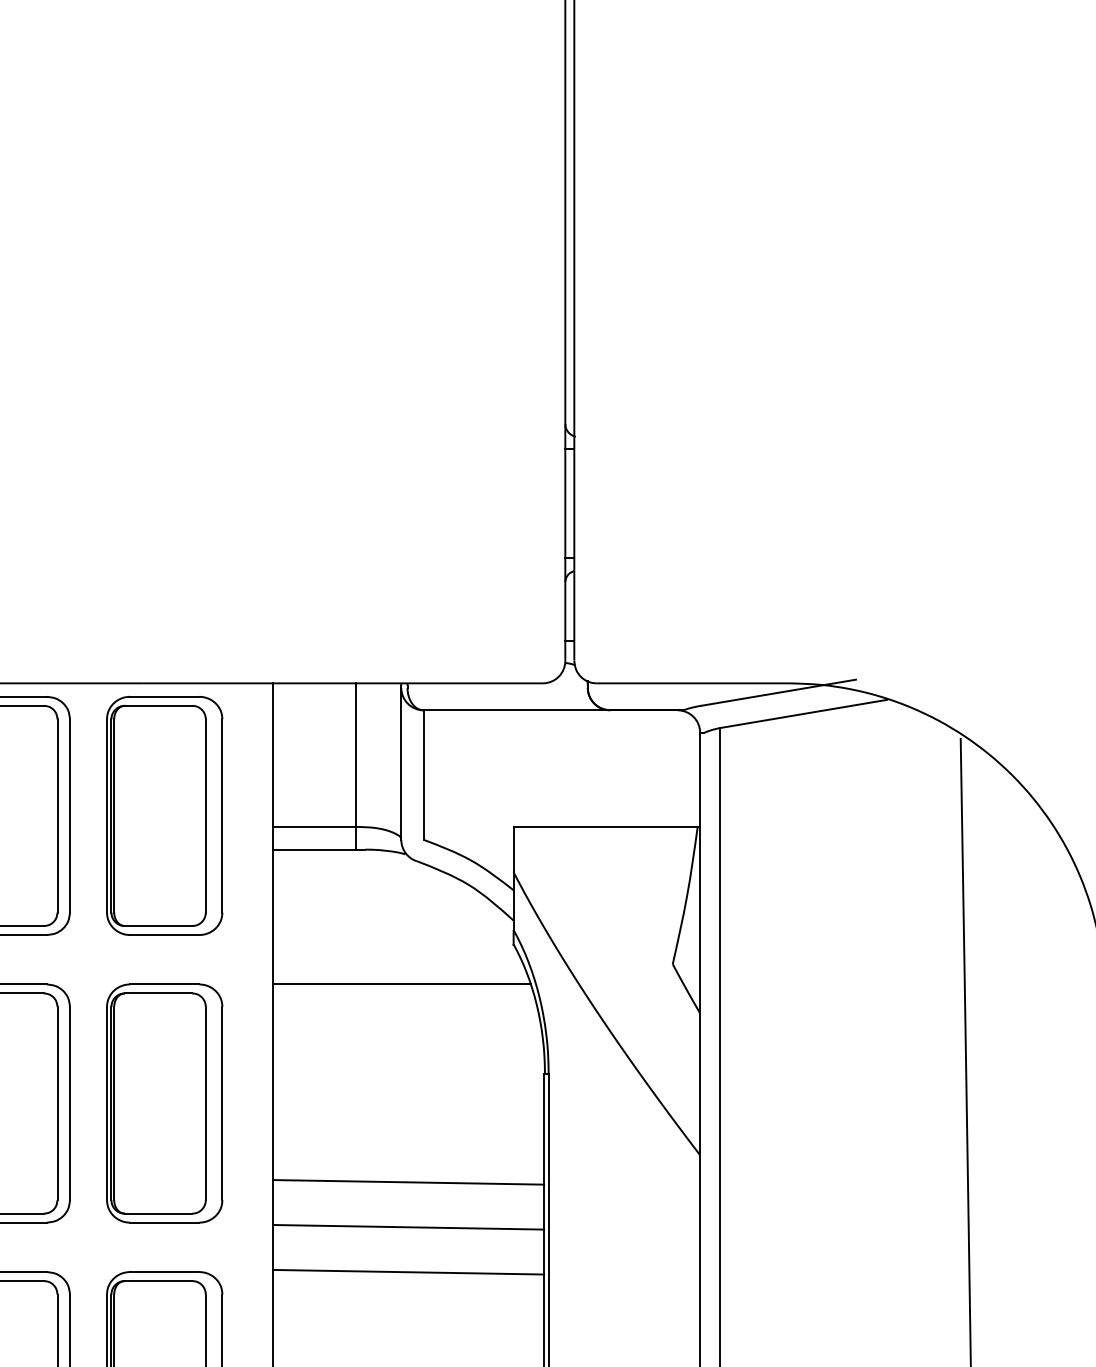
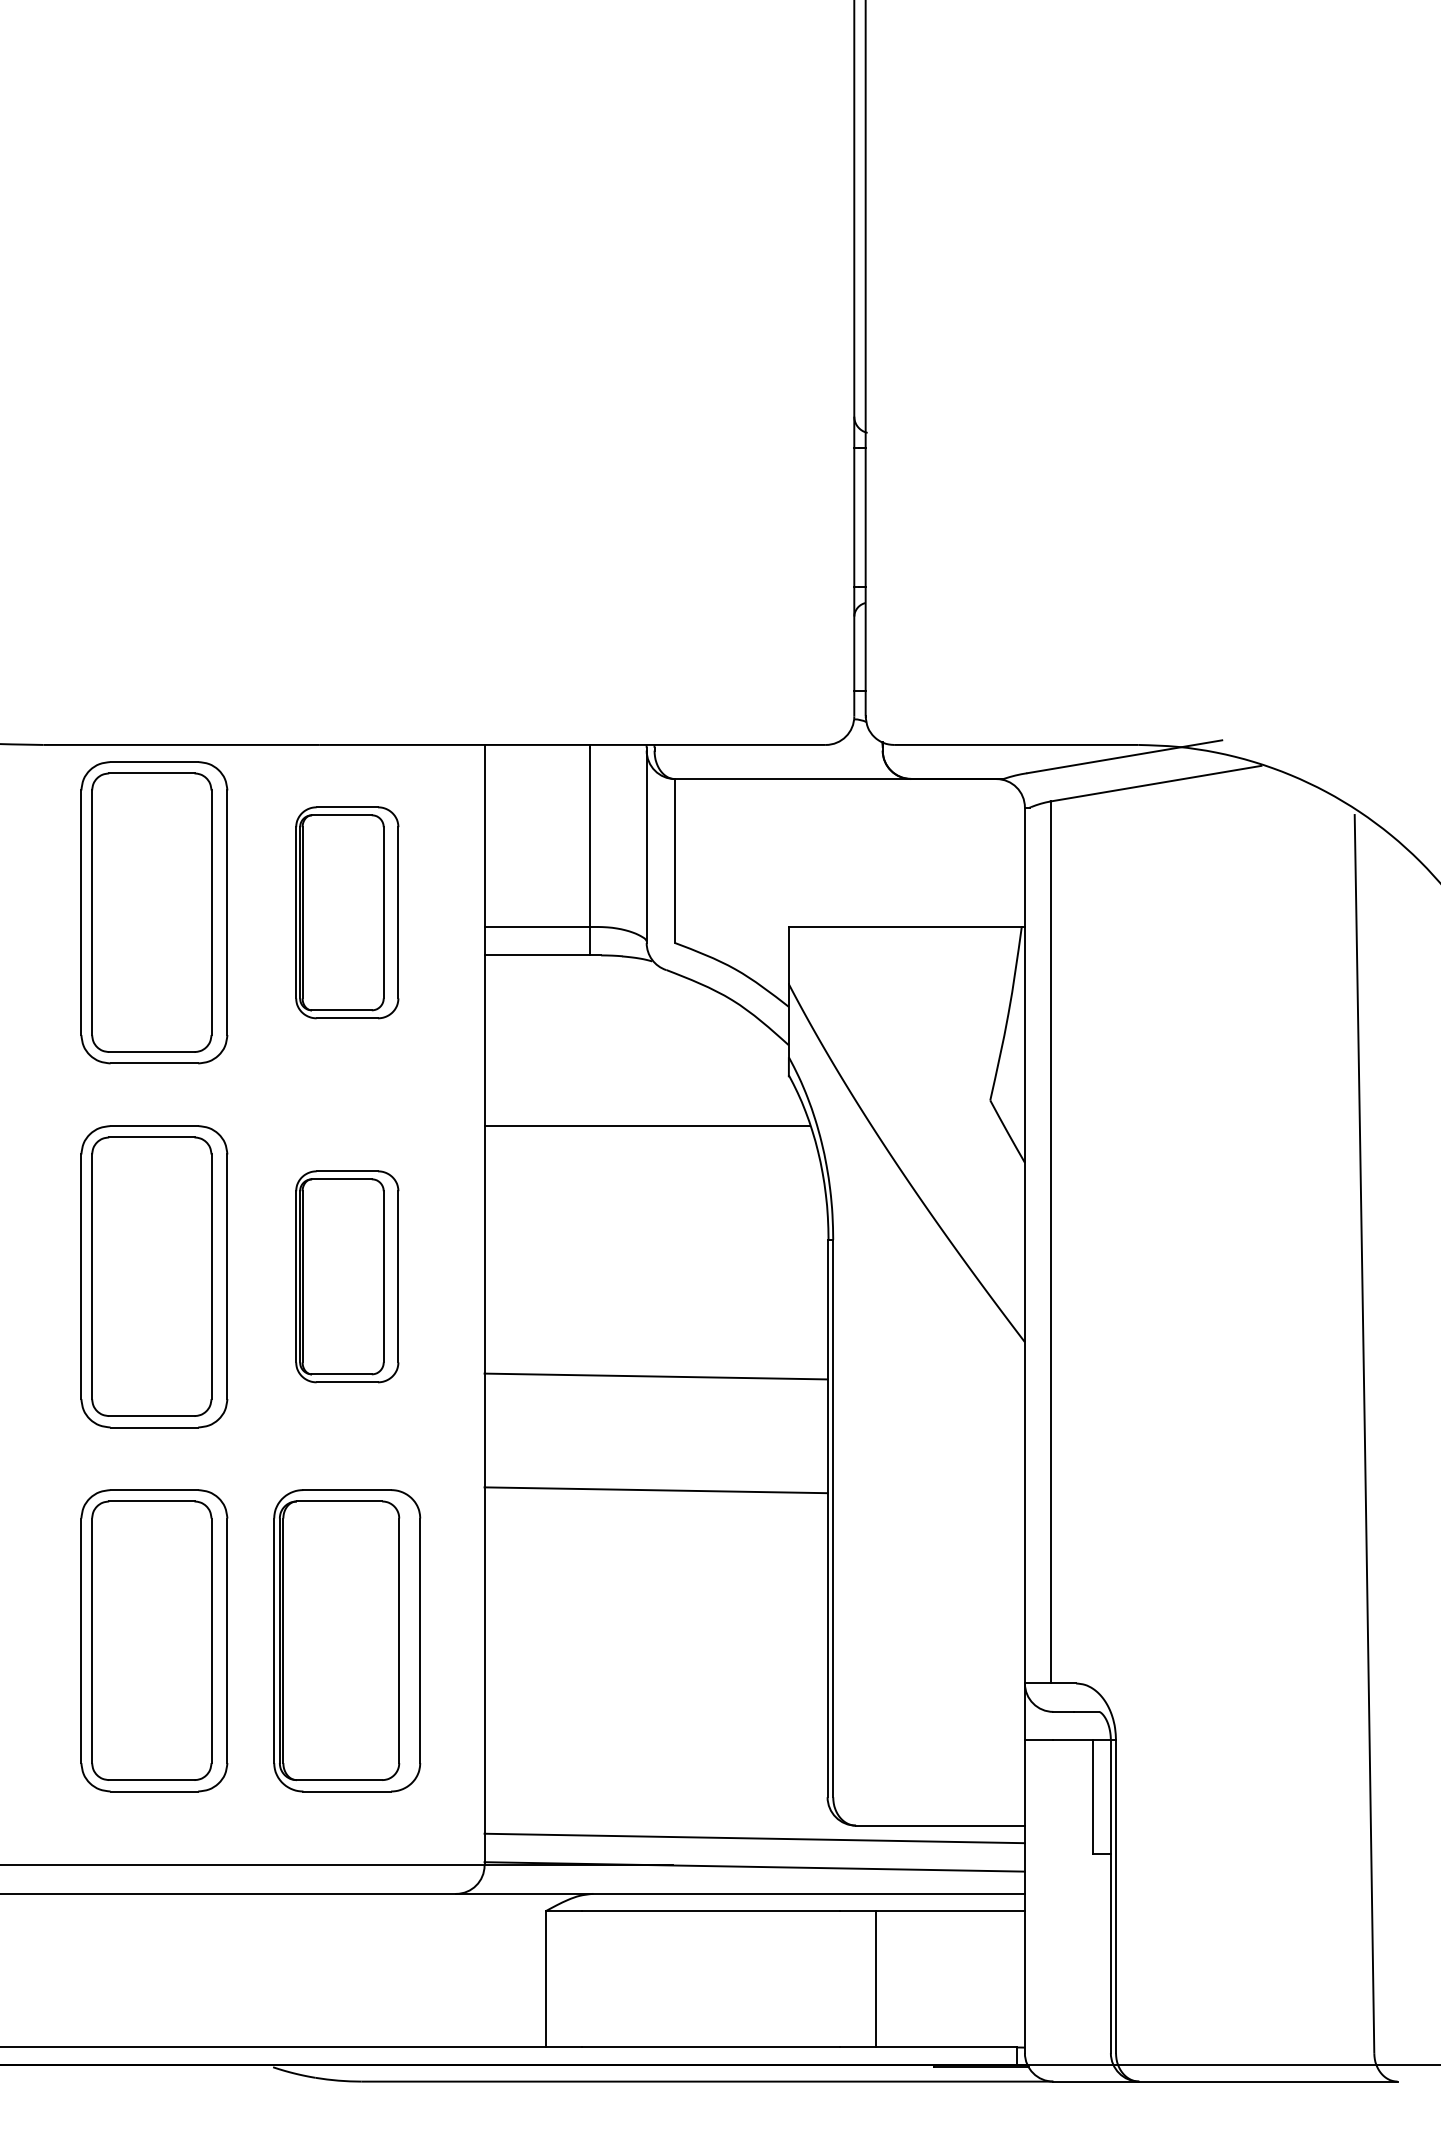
part: (164, 815) -> (347, 912), size x0.7
part: (164, 1103) -> (347, 1276), size x0.7
line: (408, 1227) -> (655, 1433), removed

